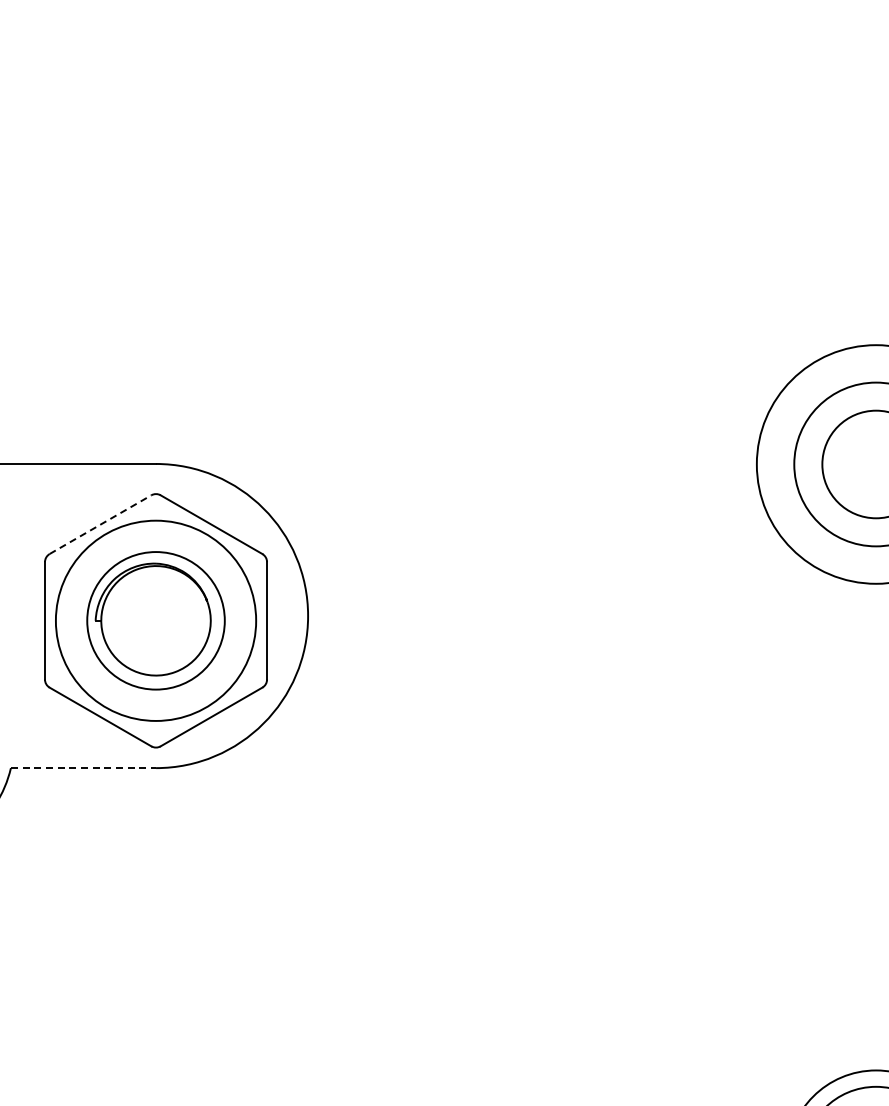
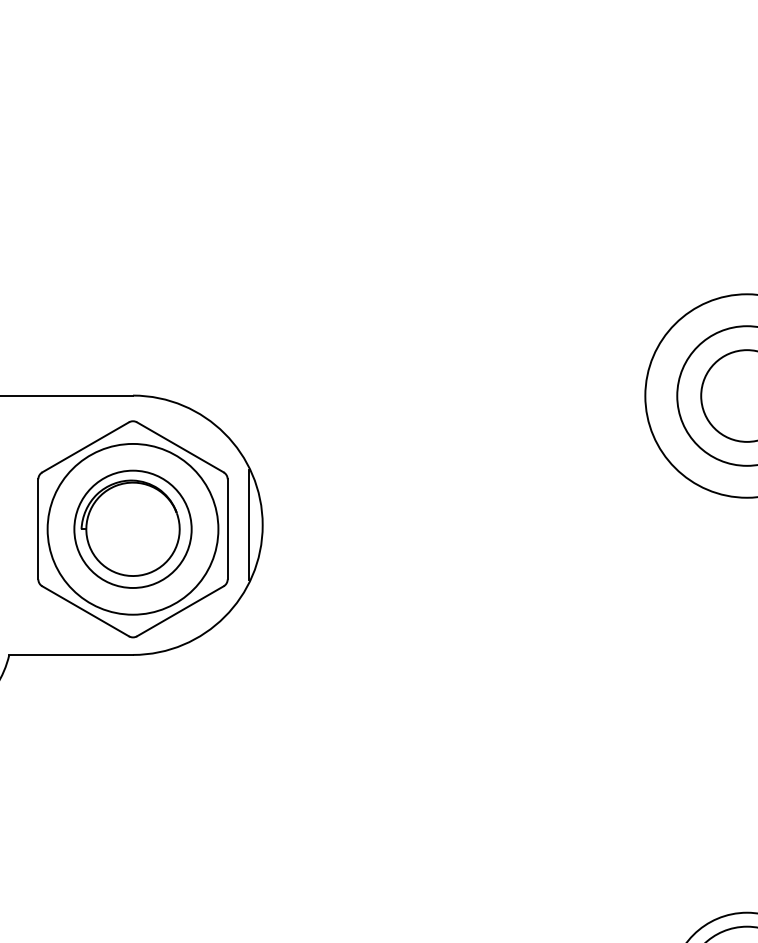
line: (100, 524) -> (85, 447), dashed -> solid
line: (291, 615) -> (248, 524), added
line: (83, 768) -> (71, 655), dashed -> solid

